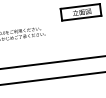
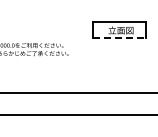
line: (81, 18) -> (119, 38), solid -> dashed

